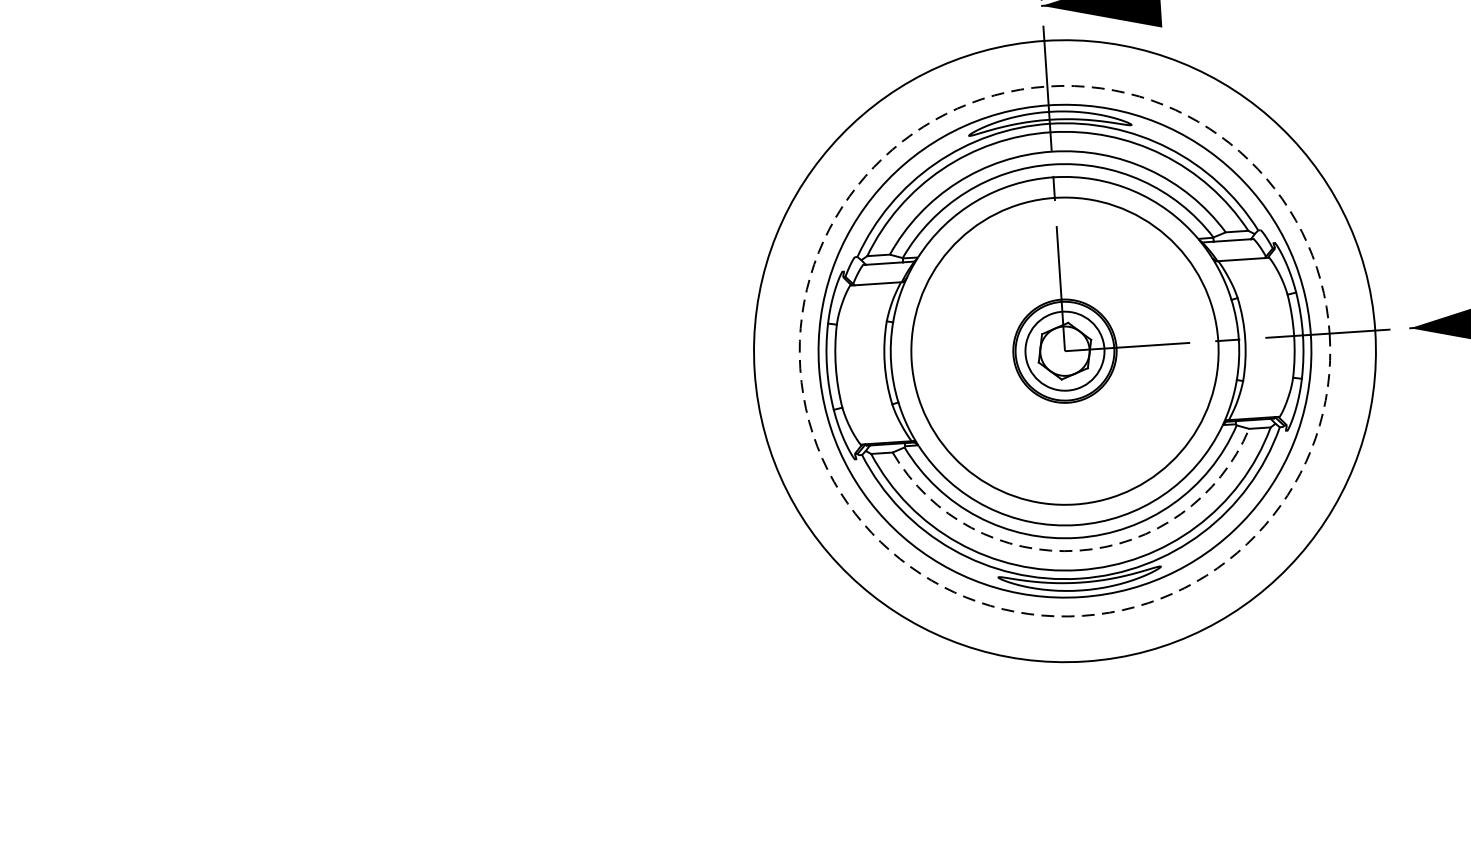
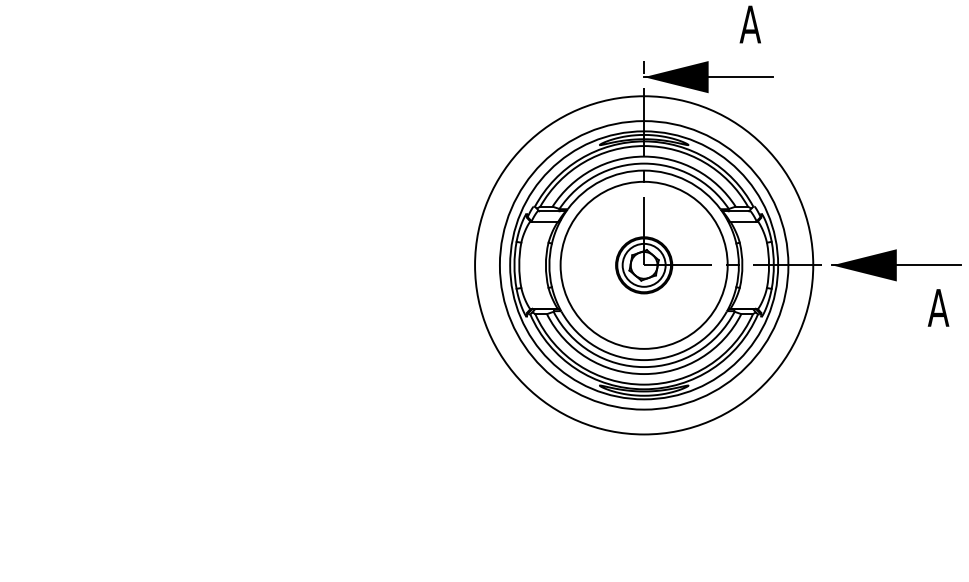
circle: (1063, 351) -> (643, 265), dashed -> solid
arc: (1078, 551) -> (644, 374), dashed -> solid

